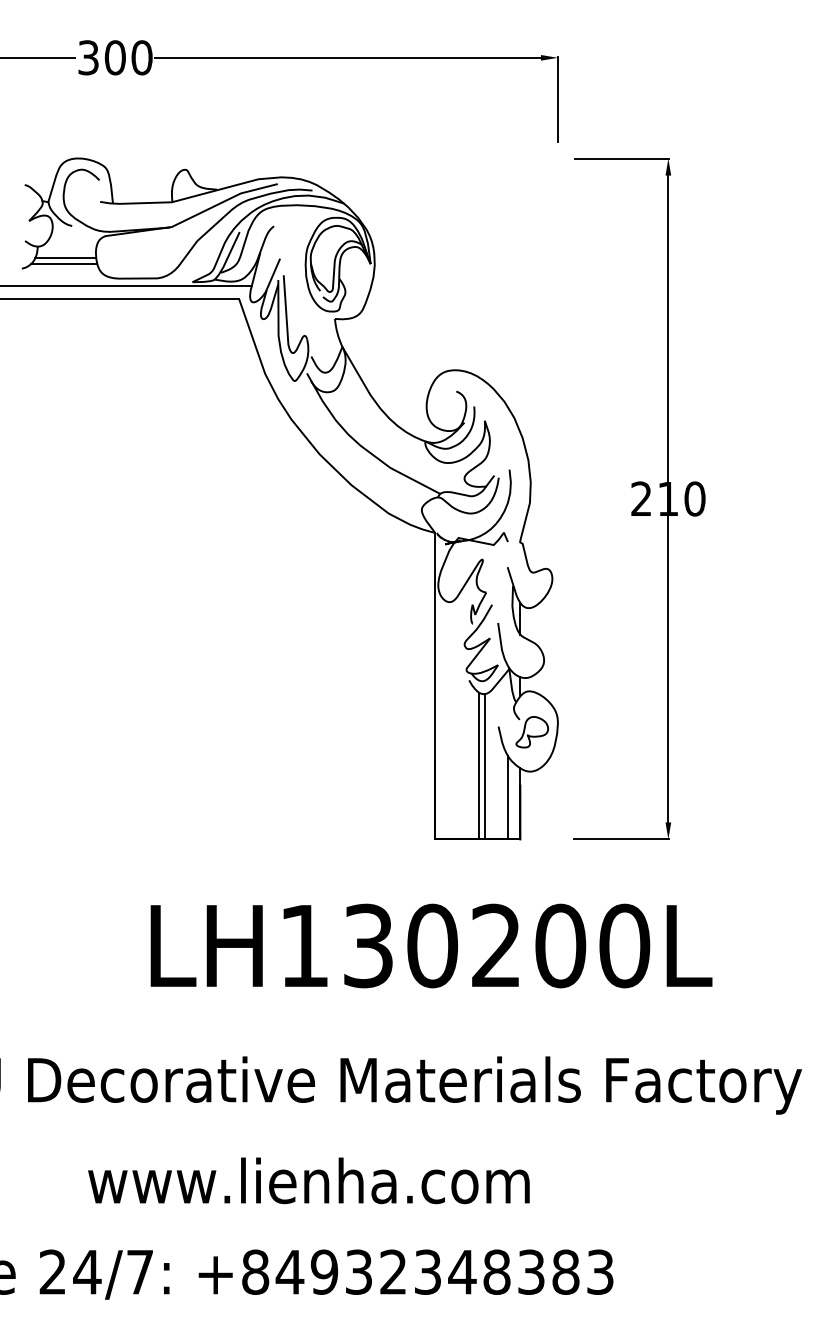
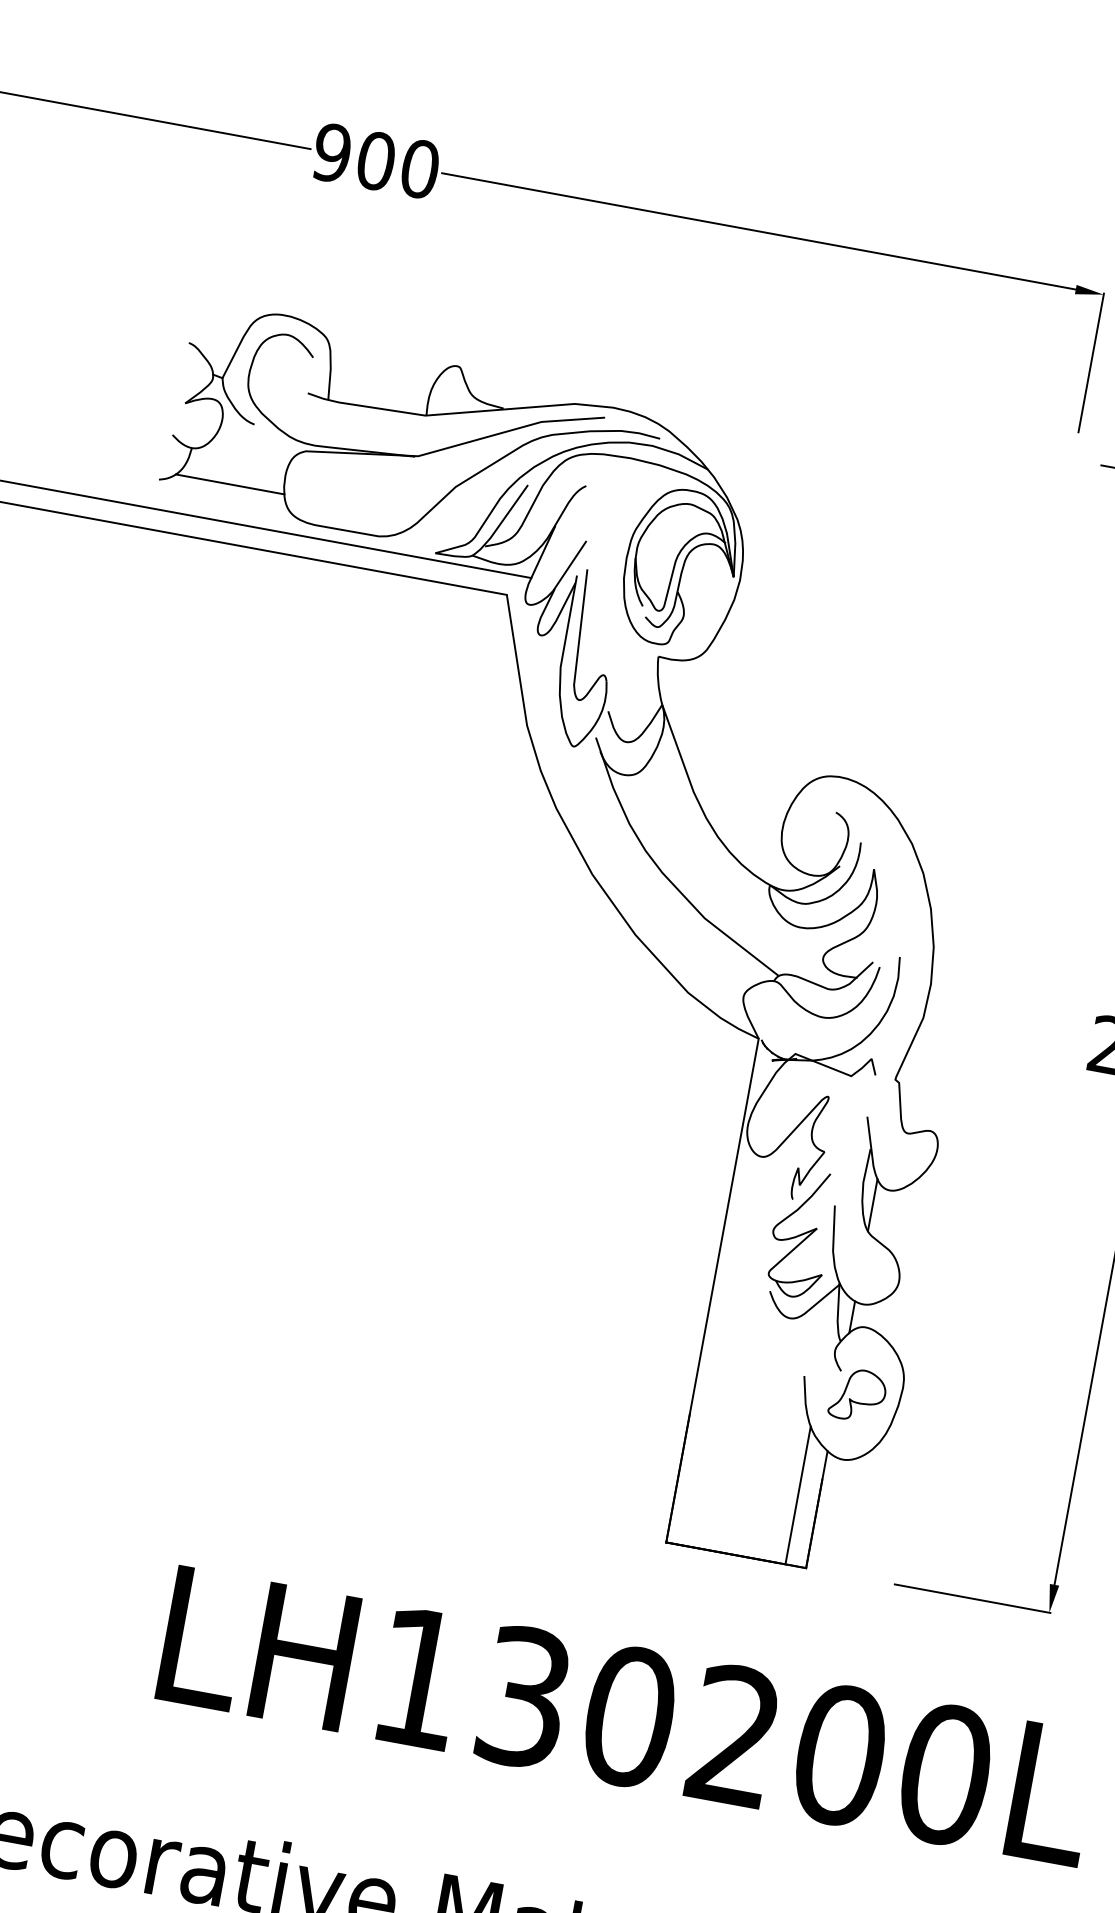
text: (88, 57) -> (332, 152), 300 -> 900
line: (65, 257) -> (234, 474), removed
line: (479, 765) -> (761, 1434), removed
line: (485, 766) -> (770, 1437), removed

